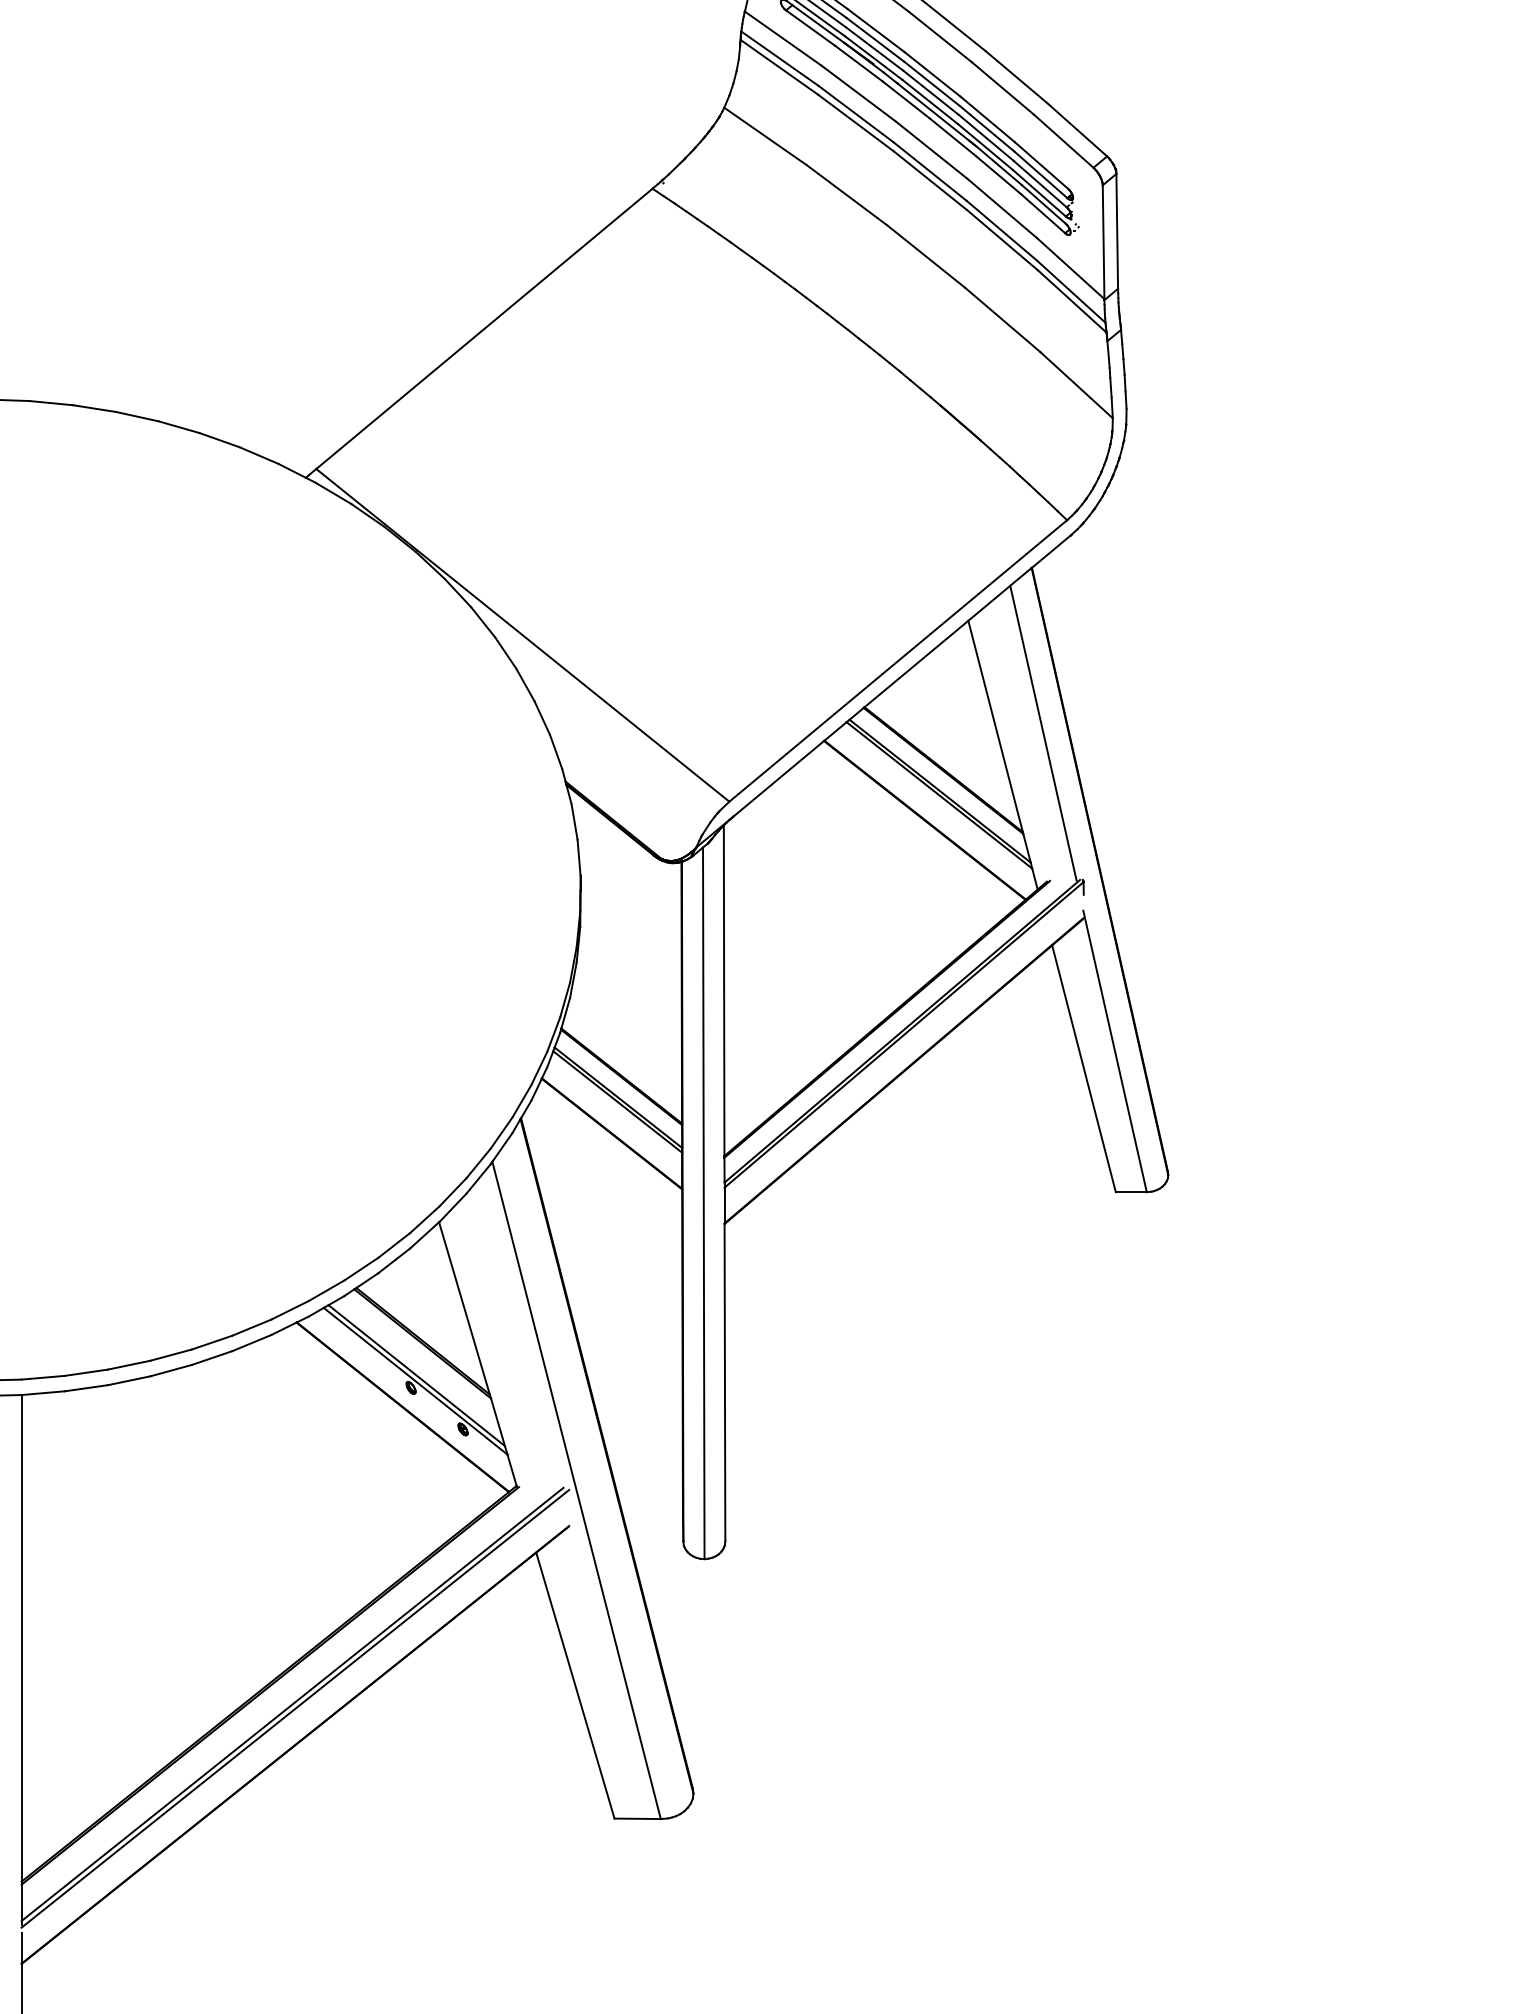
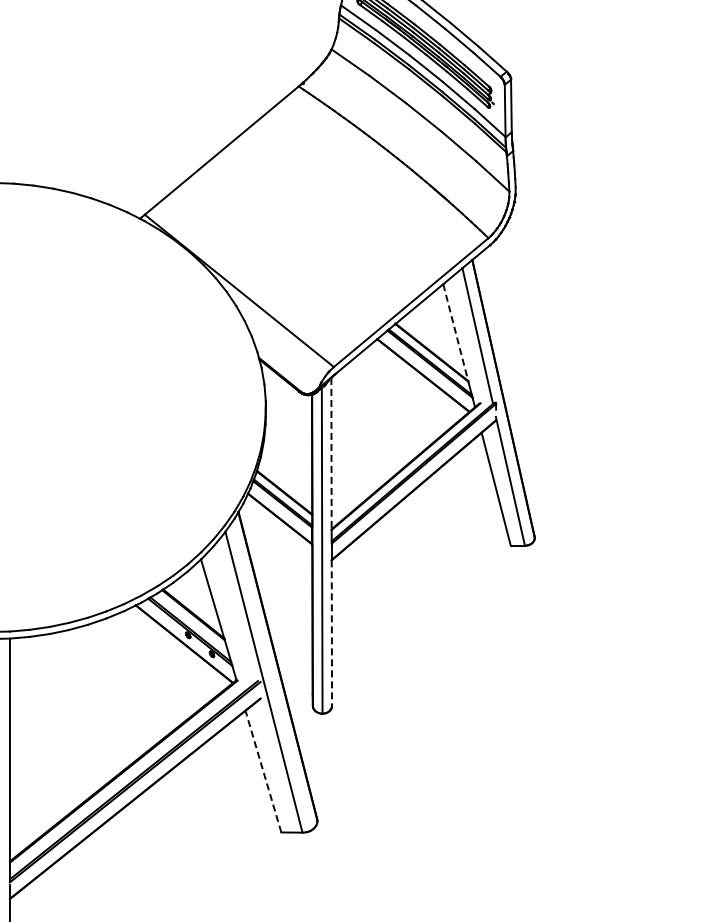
line: (995, 726) -> (455, 332), solid -> dashed
line: (724, 990) -> (331, 453), solid -> dashed
line: (724, 1381) -> (331, 632), solid -> dashed
line: (575, 1685) -> (263, 771), solid -> dashed

